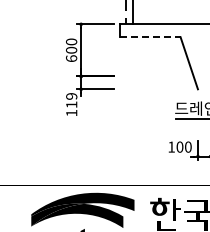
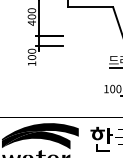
line: (150, 37) -> (90, 7), dashed -> solid
text: (71, 58) -> (31, 23), 600 -> 400
text: (71, 100) -> (31, 54), 119 -> 100

